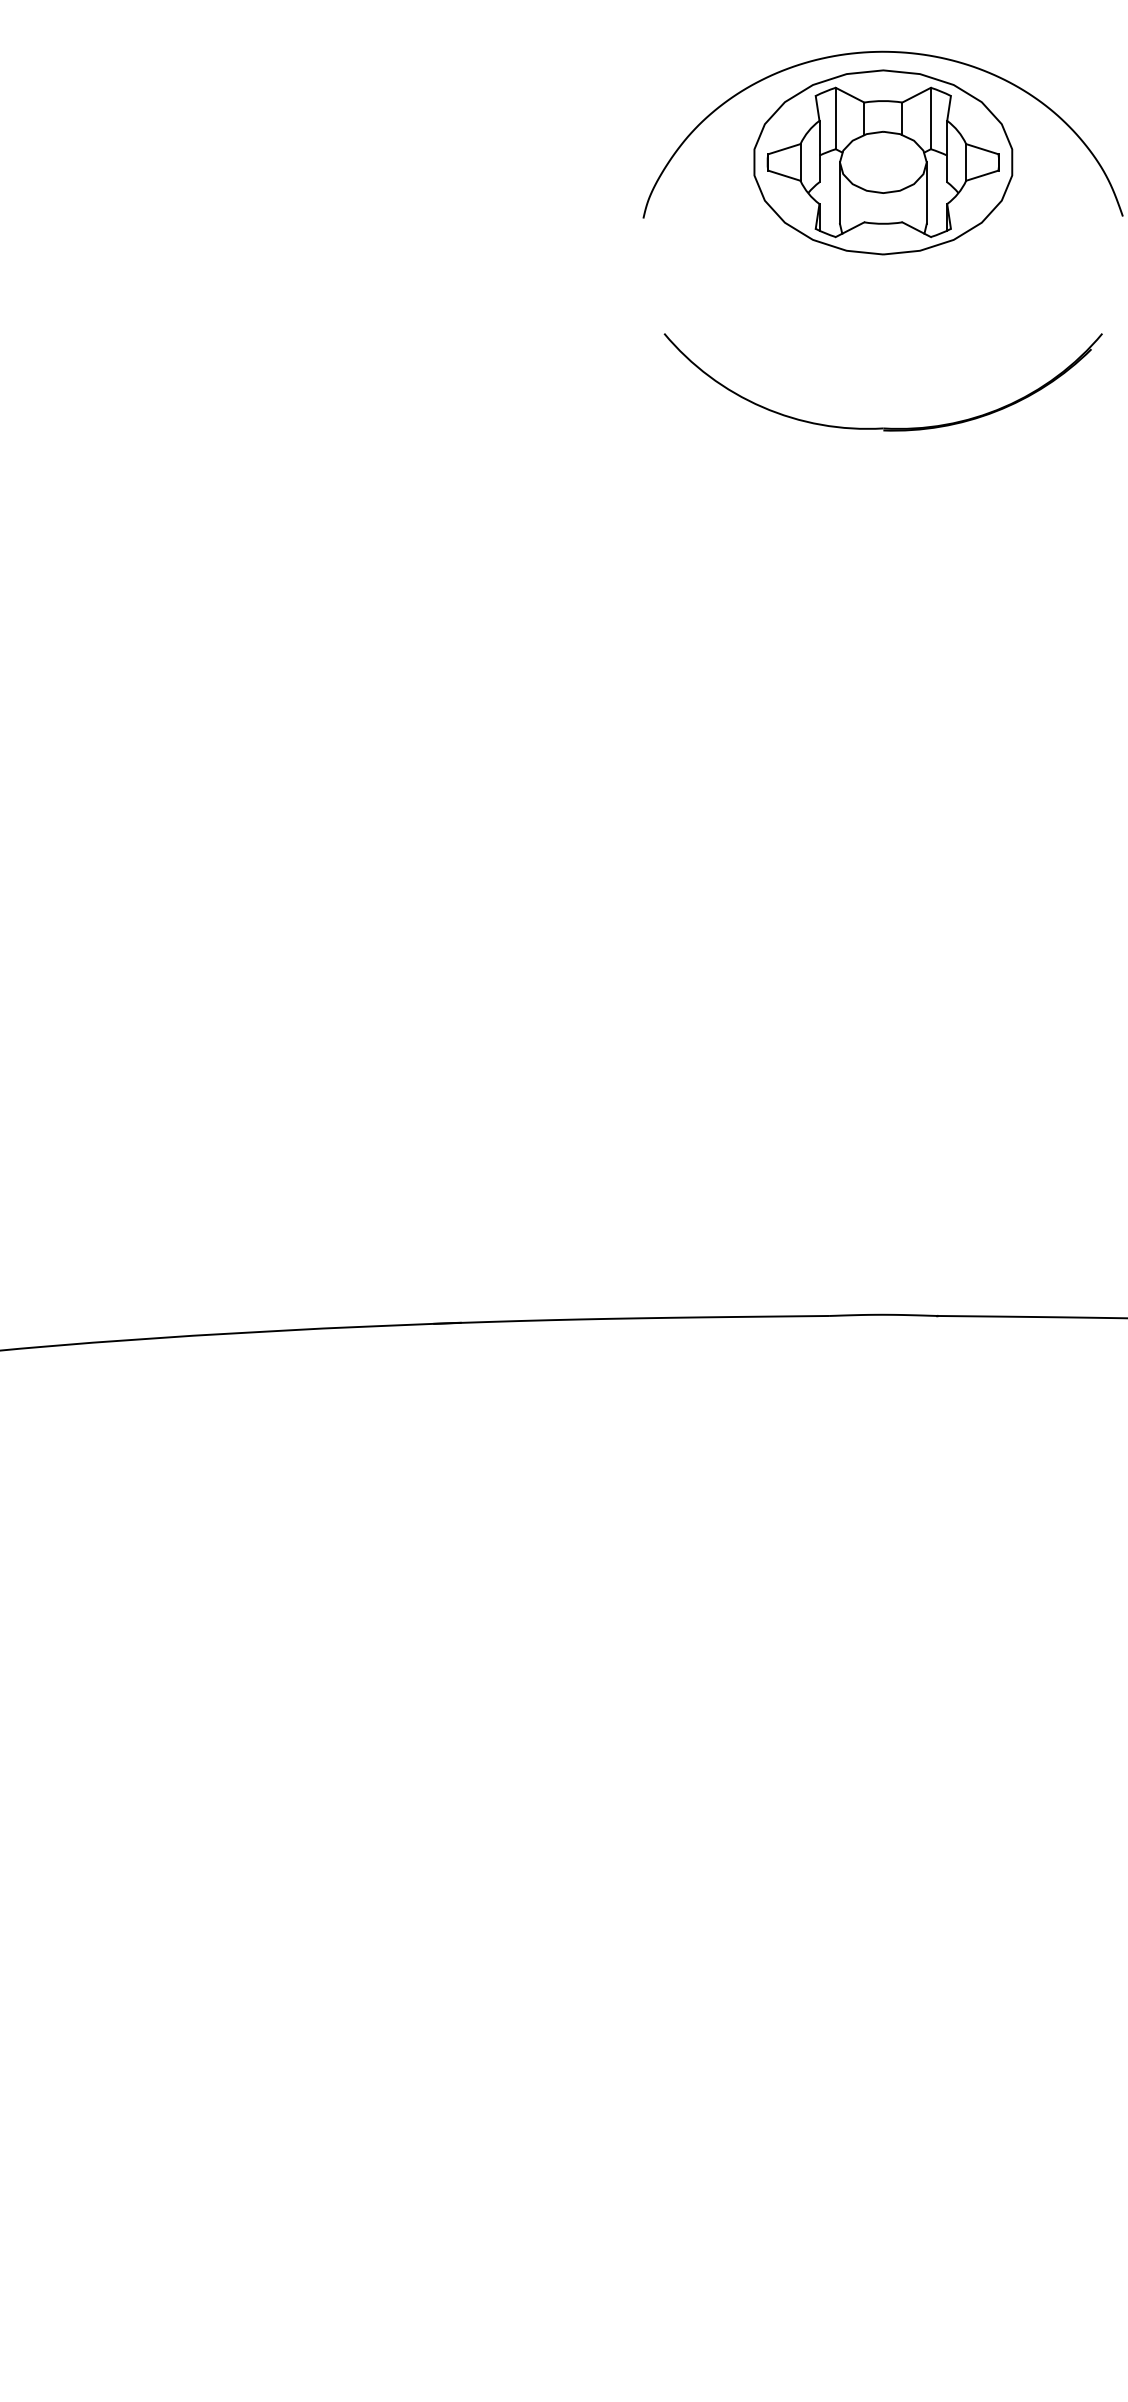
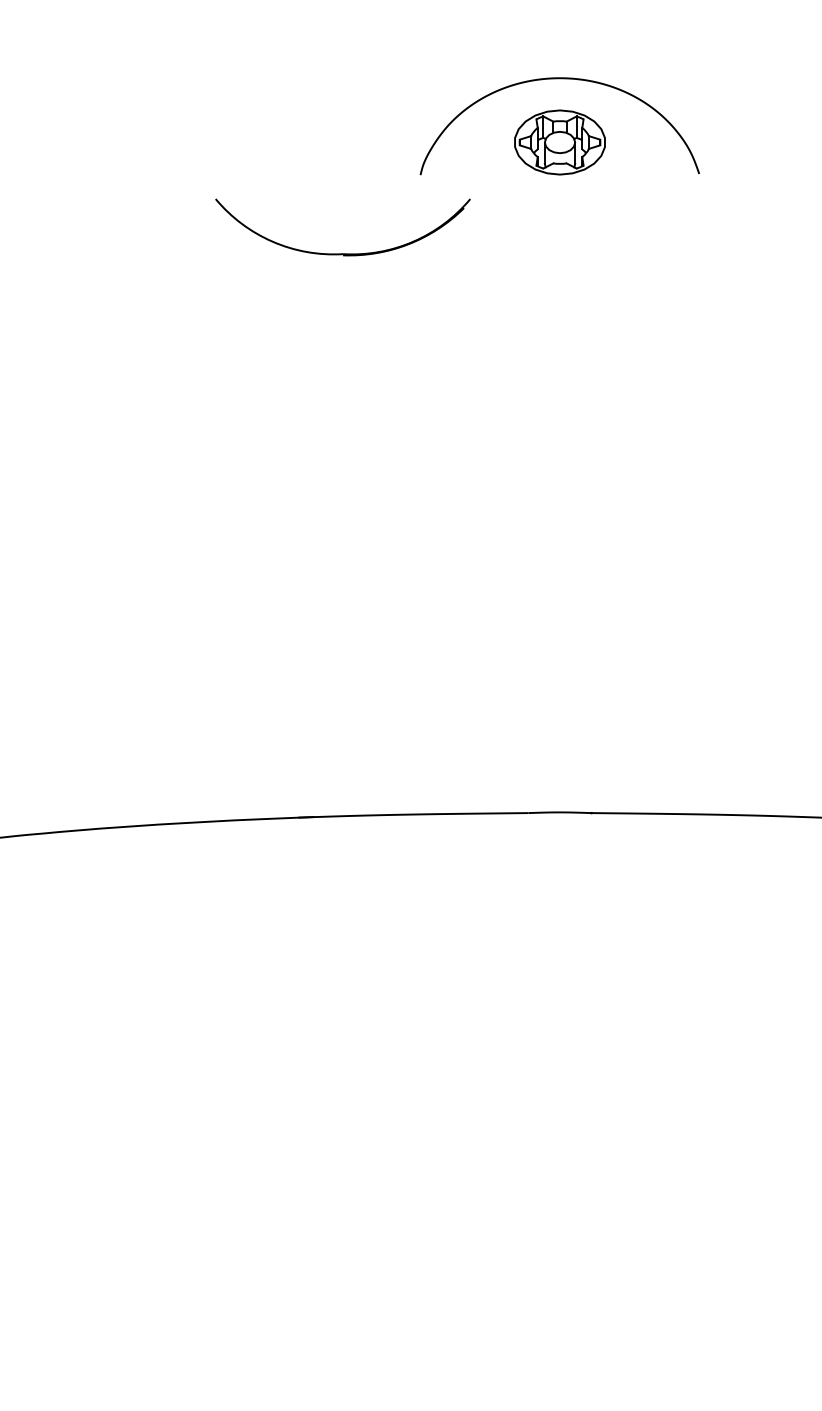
part: (882, 162) -> (559, 142), size x0.6
part: (882, 427) -> (342, 253), moved

